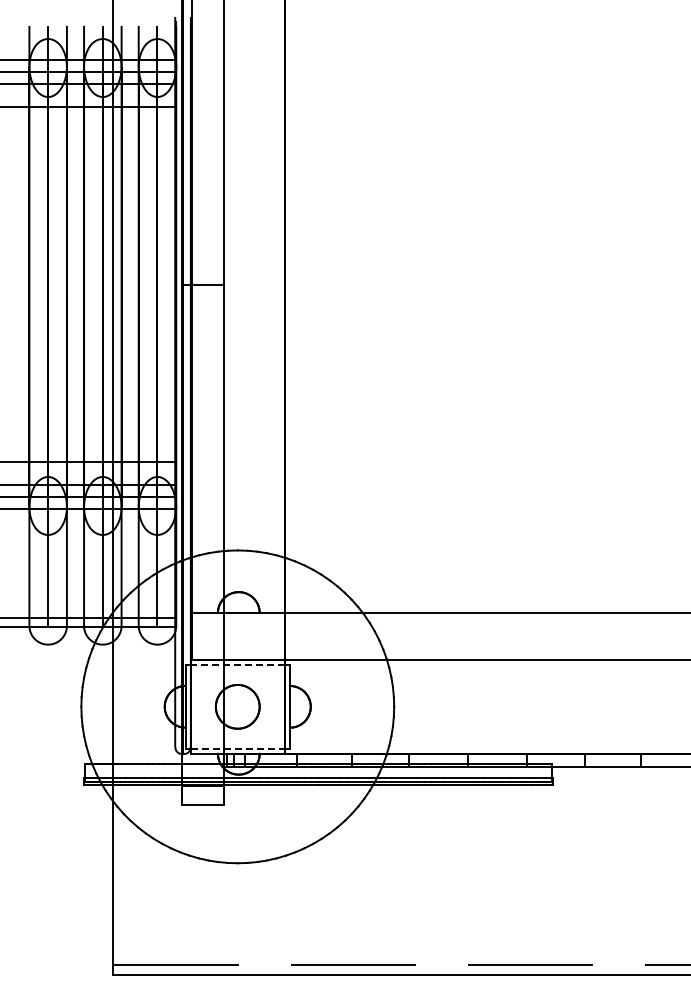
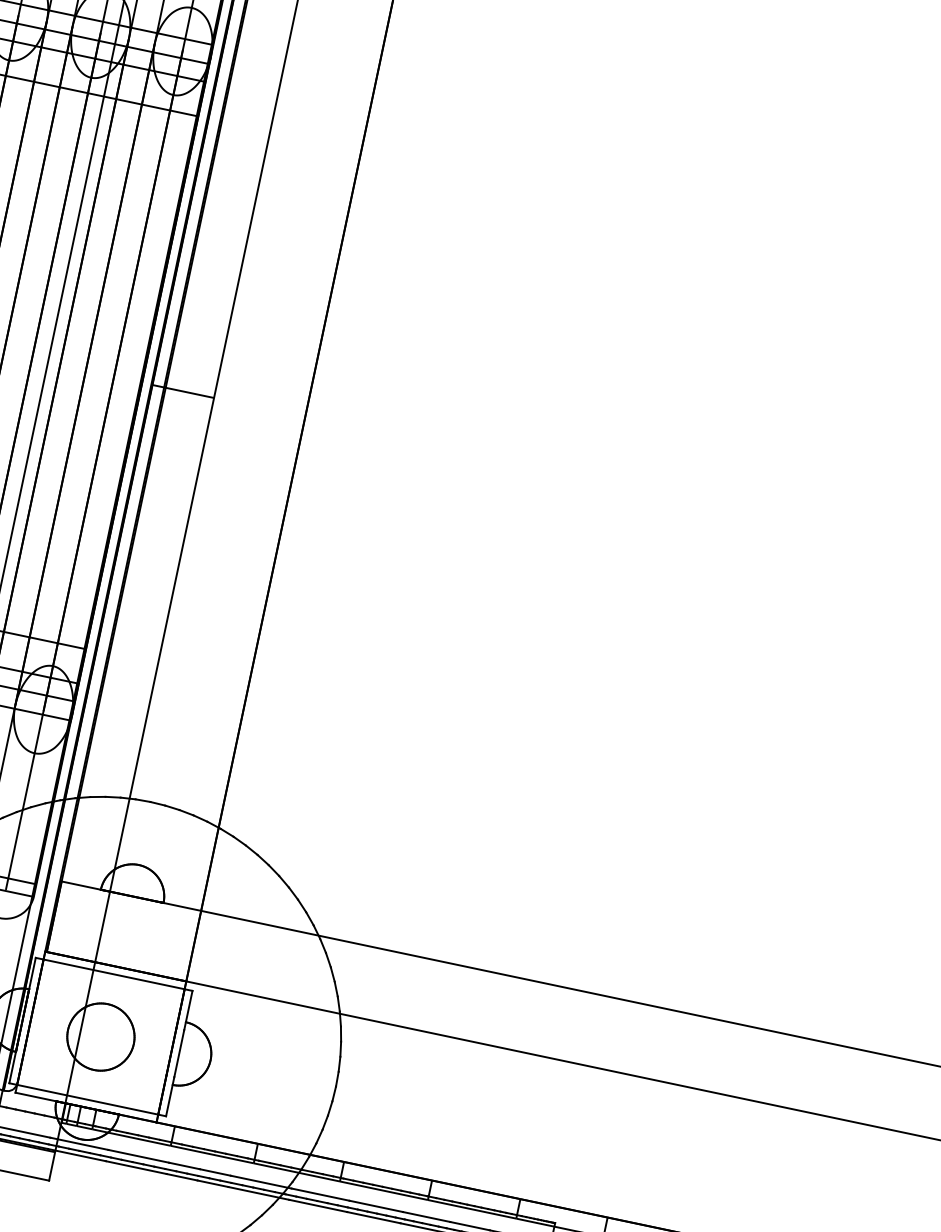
line: (237, 665) -> (113, 974), dashed -> solid
line: (237, 748) -> (87, 1099), dashed -> solid

